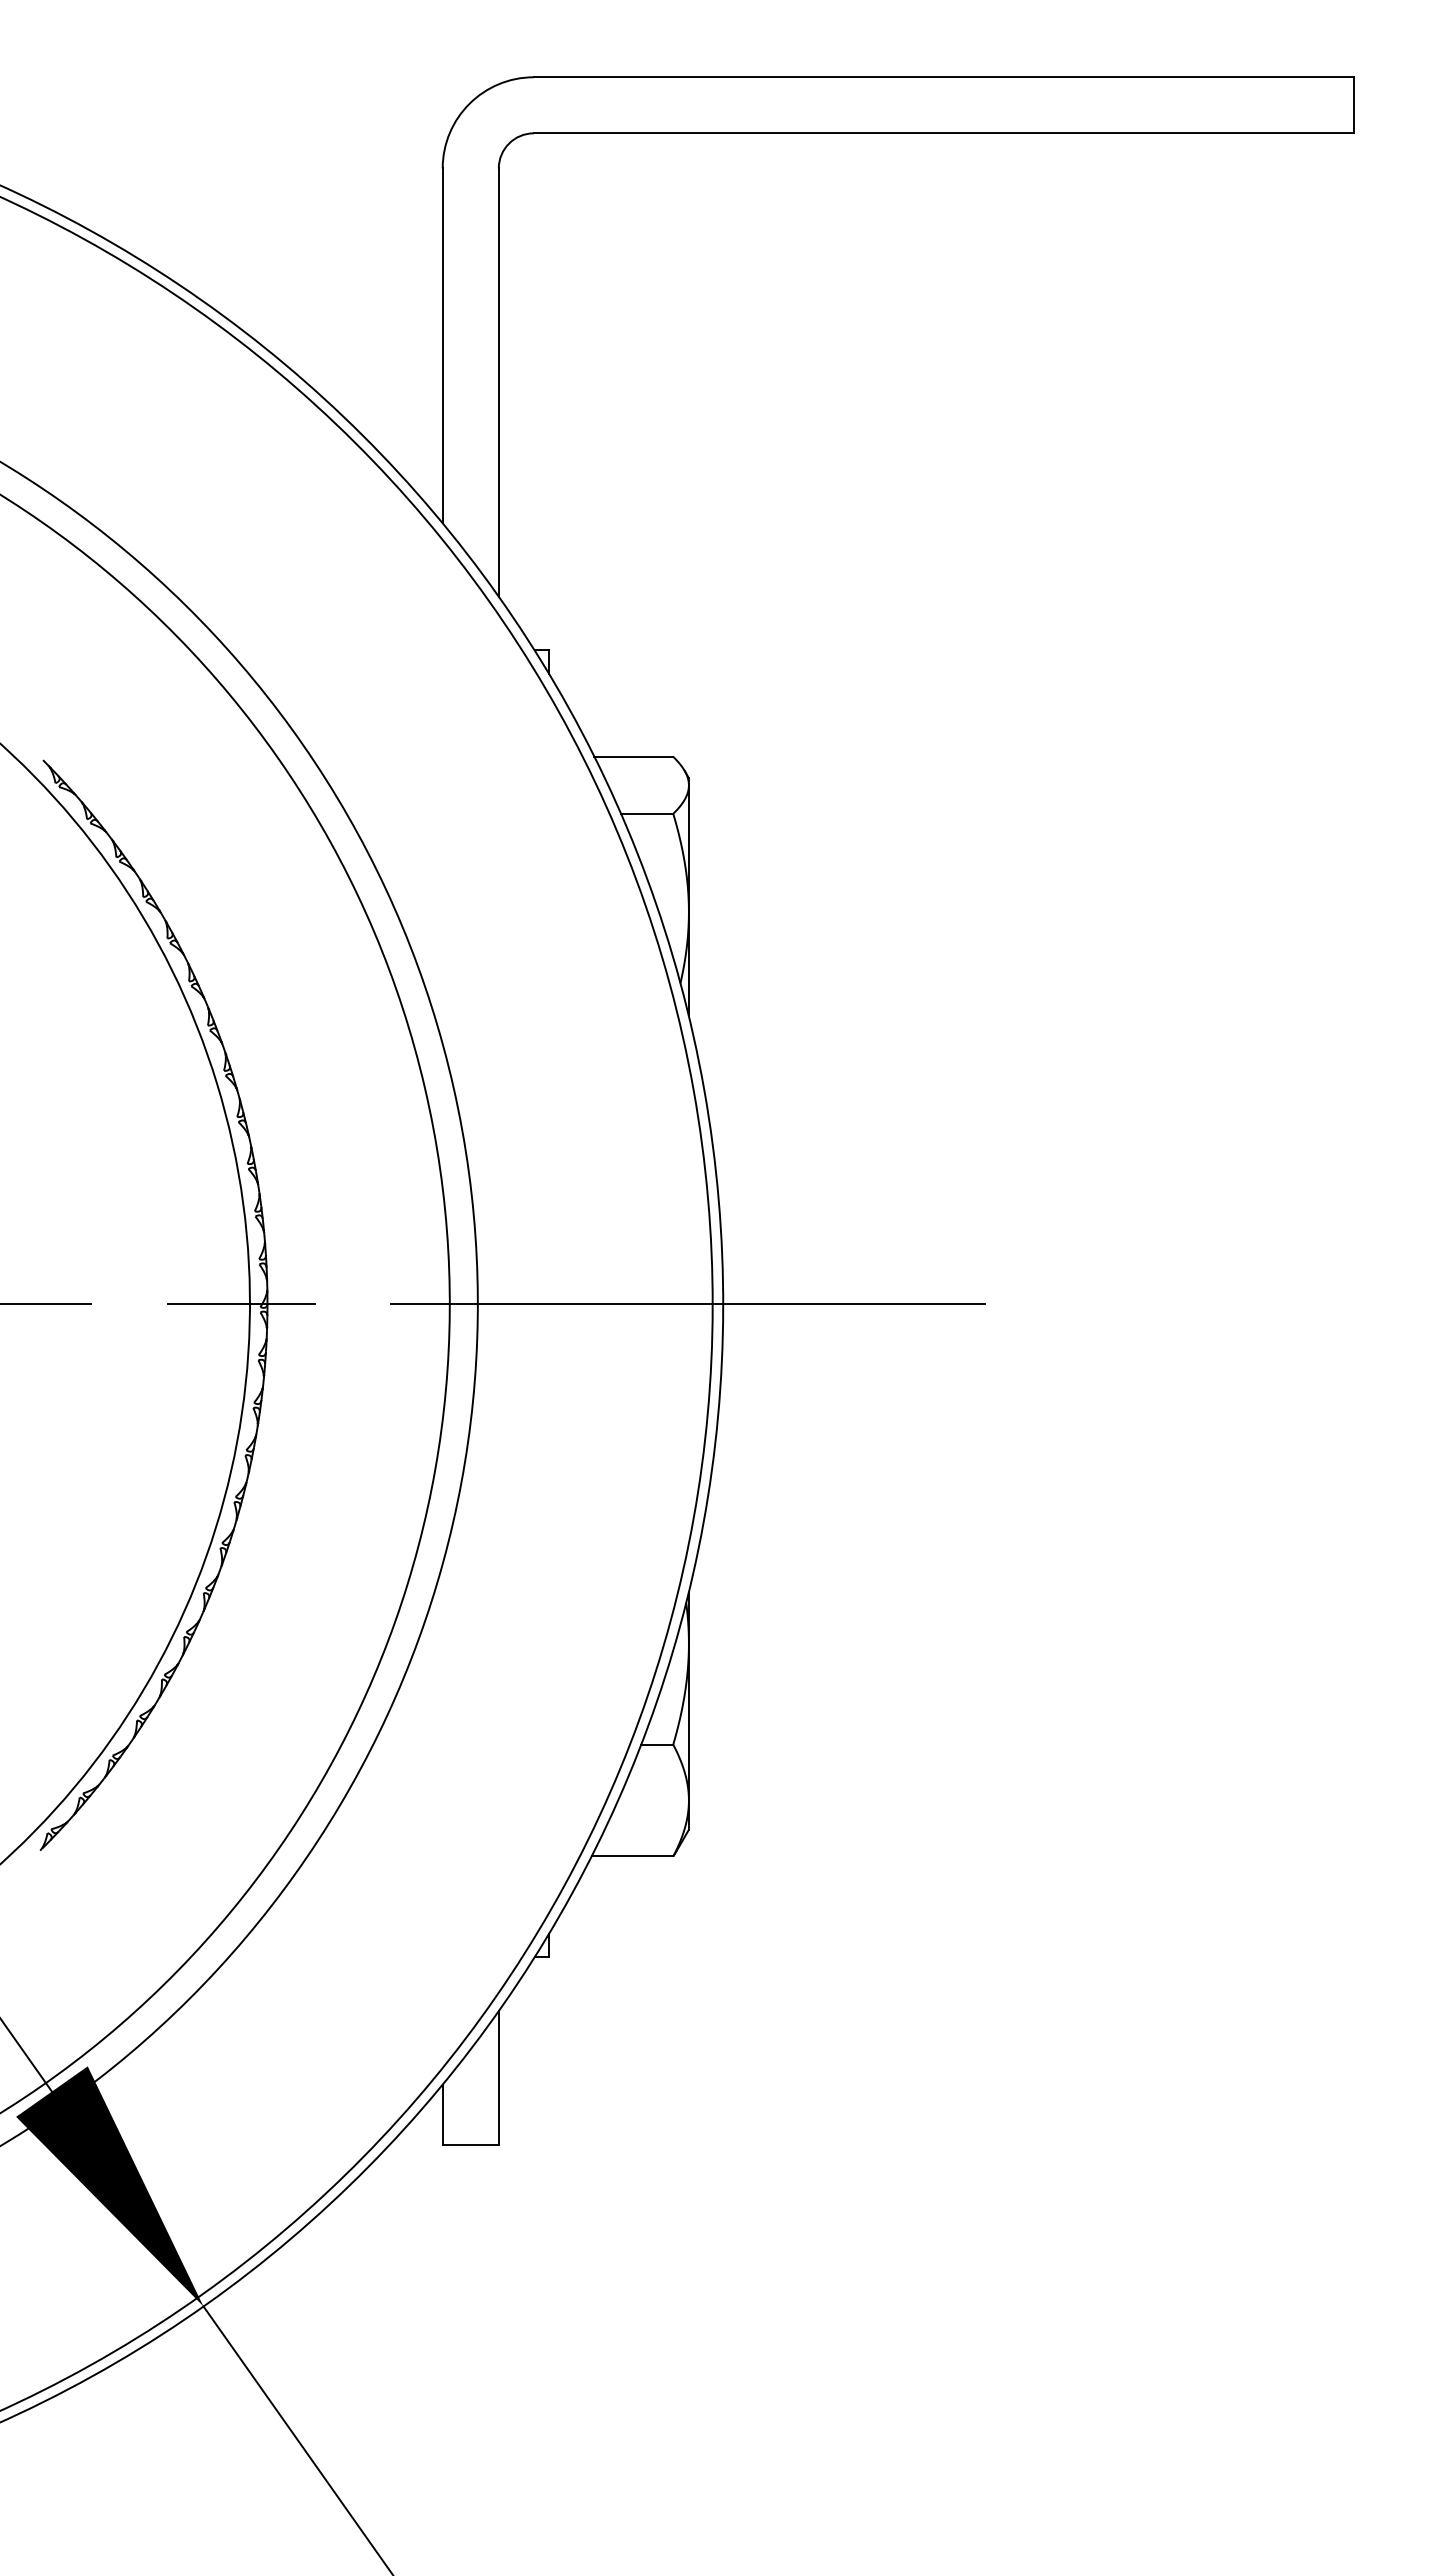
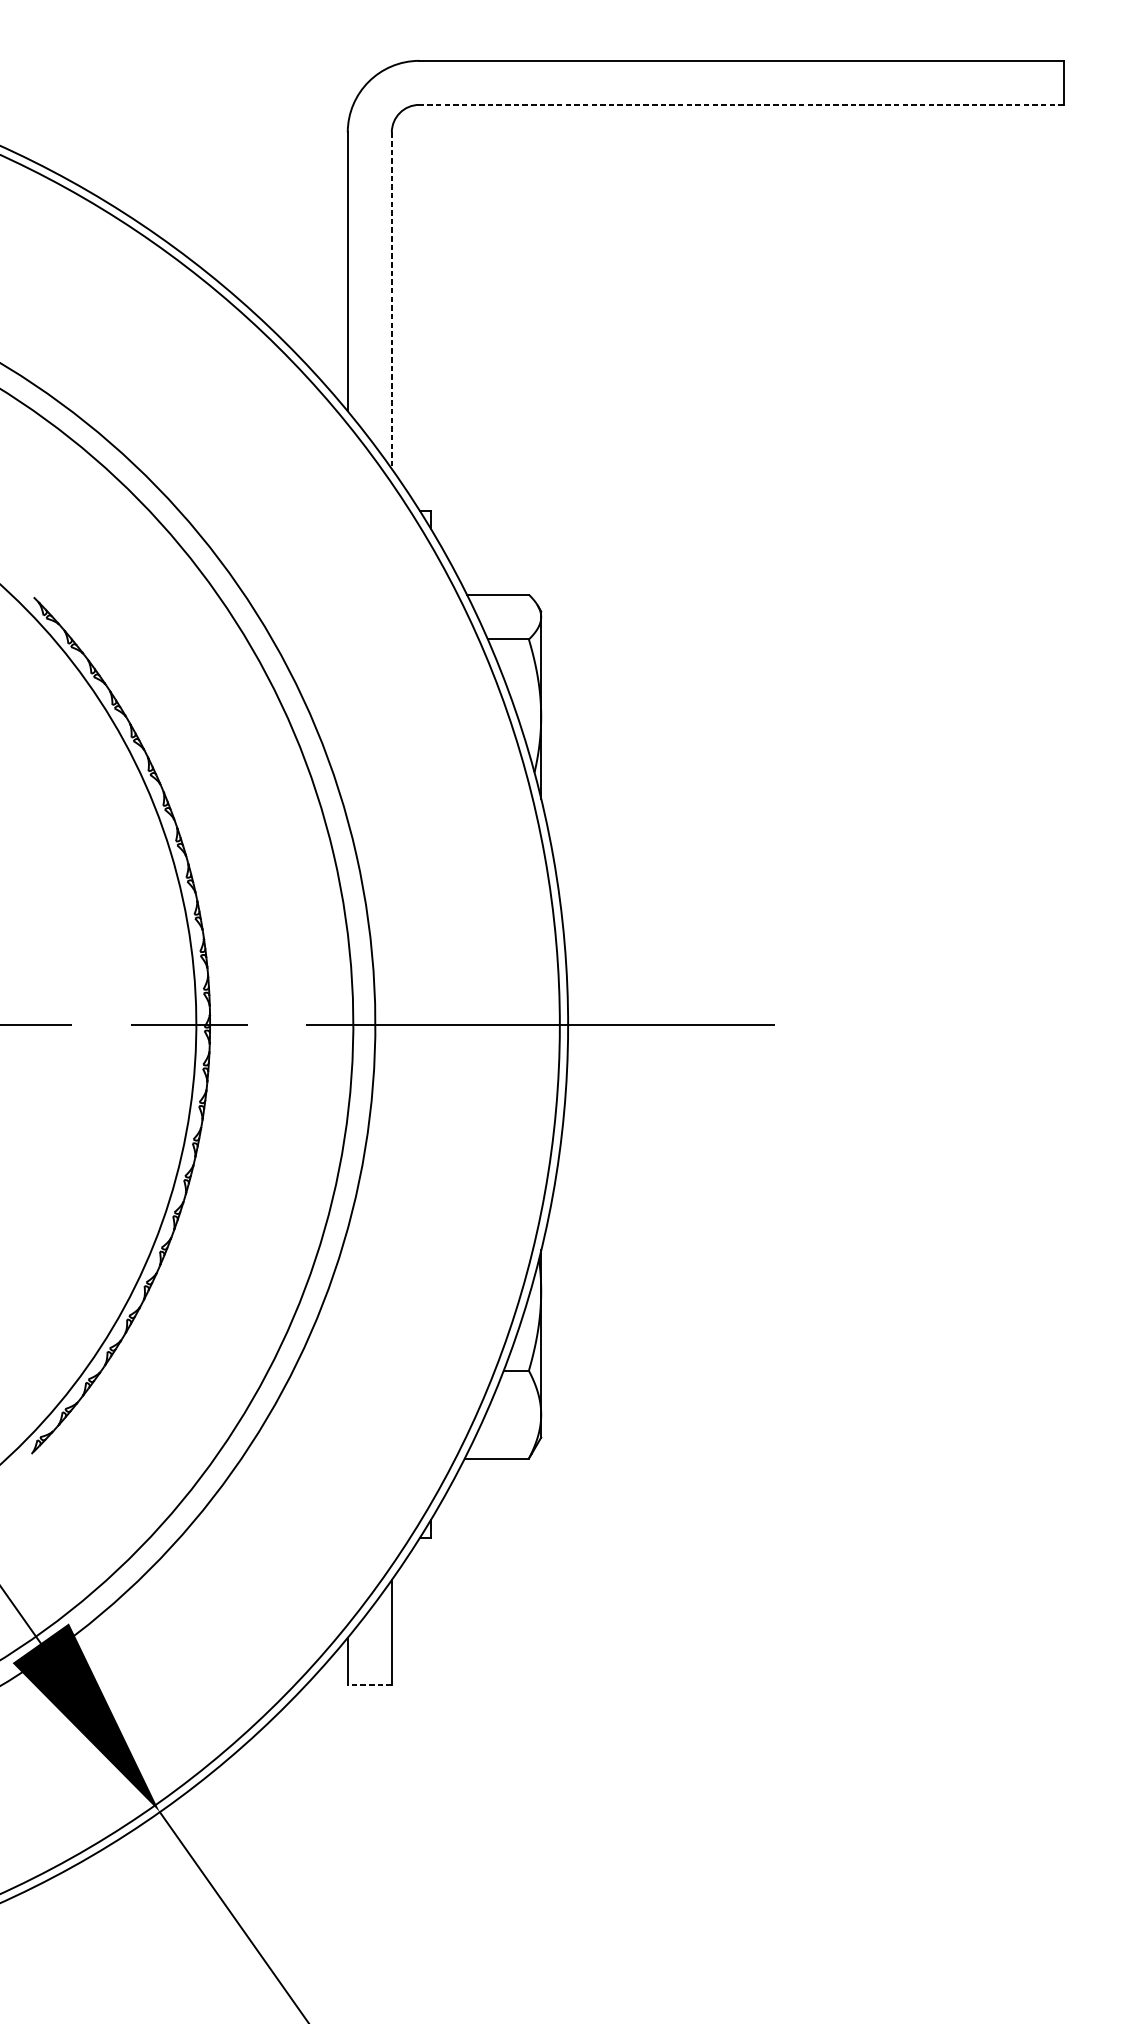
line: (943, 133) -> (741, 105), solid -> dashed
line: (498, 383) -> (391, 301), solid -> dashed
line: (470, 2145) -> (369, 1685), solid -> dashed

